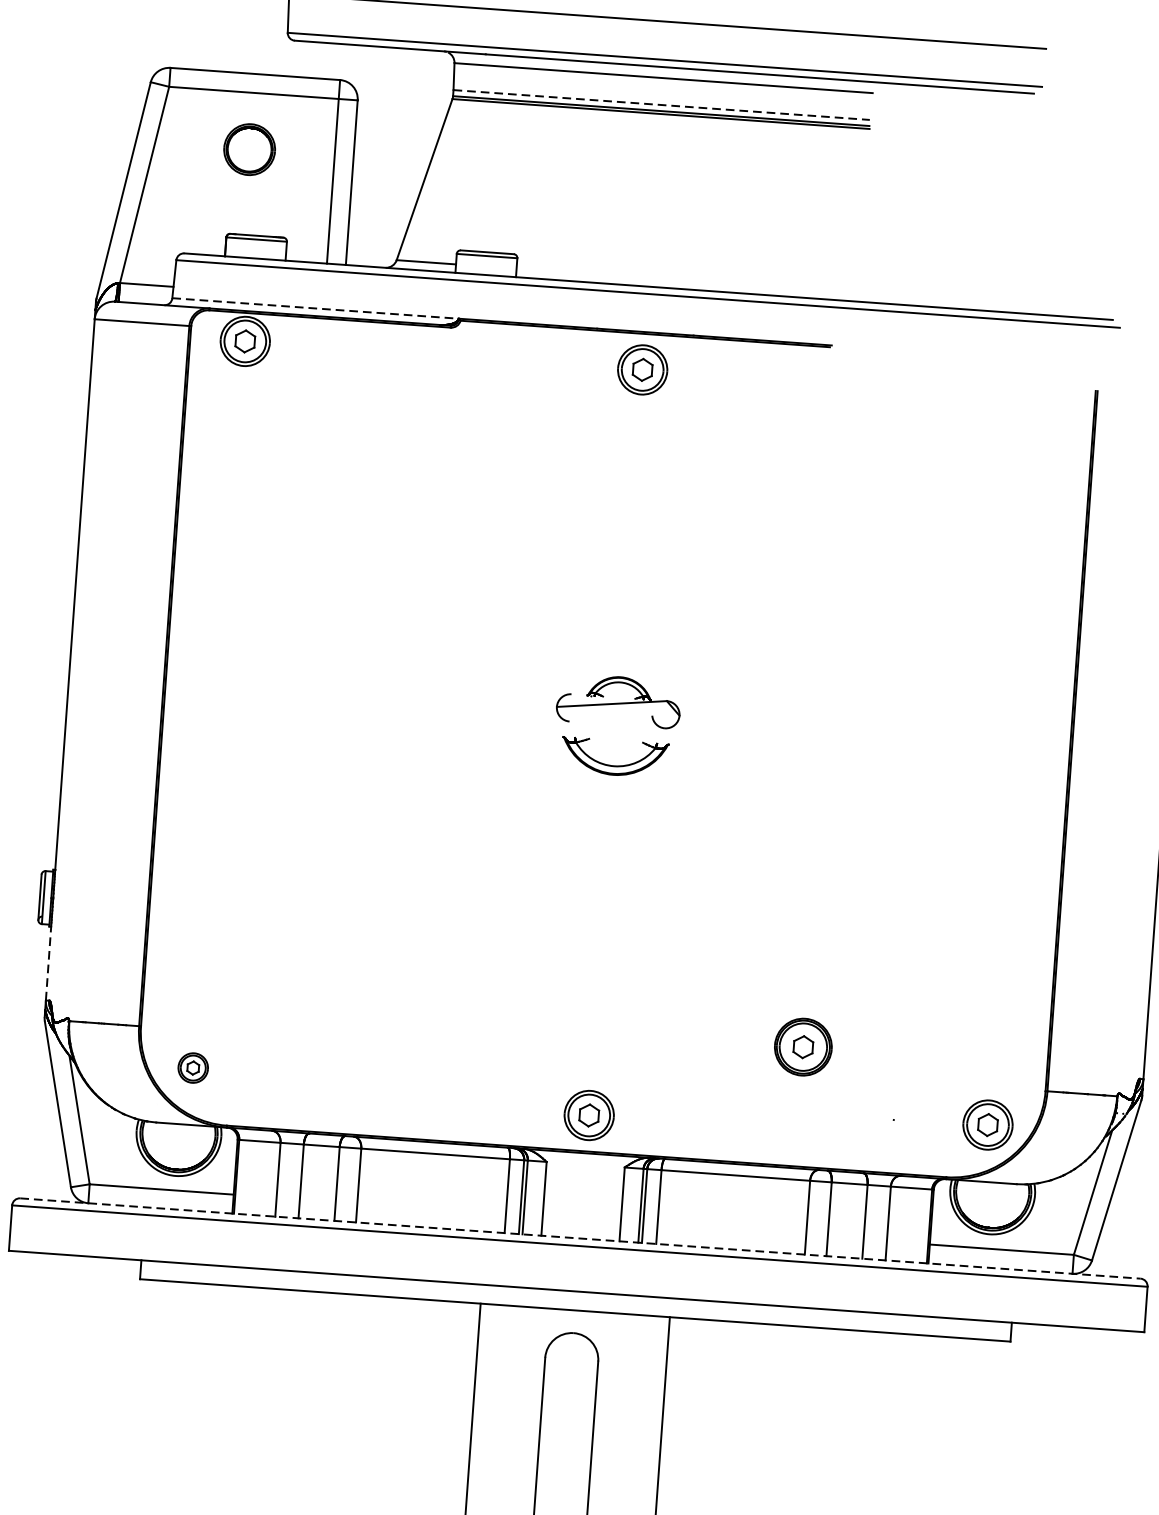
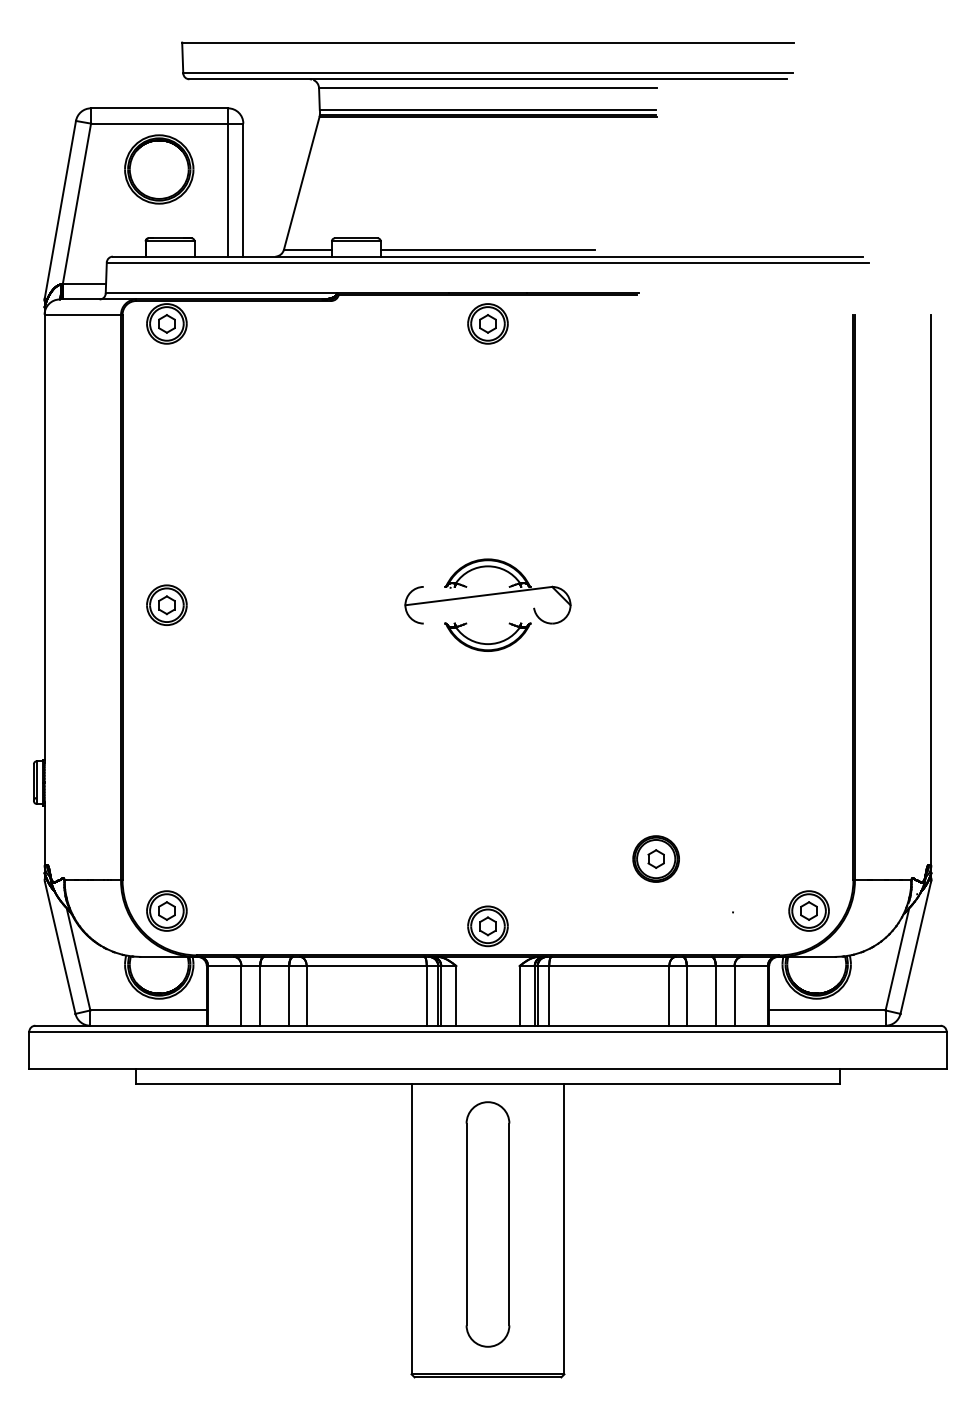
line: (662, 104) -> (488, 109), dashed -> solid
part: (249, 149) -> (159, 169), size x1.67
line: (648, 277) -> (487, 249), added
line: (315, 308) -> (221, 293), dashed -> solid
part: (219, 688) -> (166, 604), added
part: (618, 701) -> (487, 591), size x1.67
line: (48, 961) -> (44, 833), dashed -> solid
part: (192, 1067) -> (166, 910), size x1.67
line: (581, 1238) -> (488, 1025), dashed -> solid

